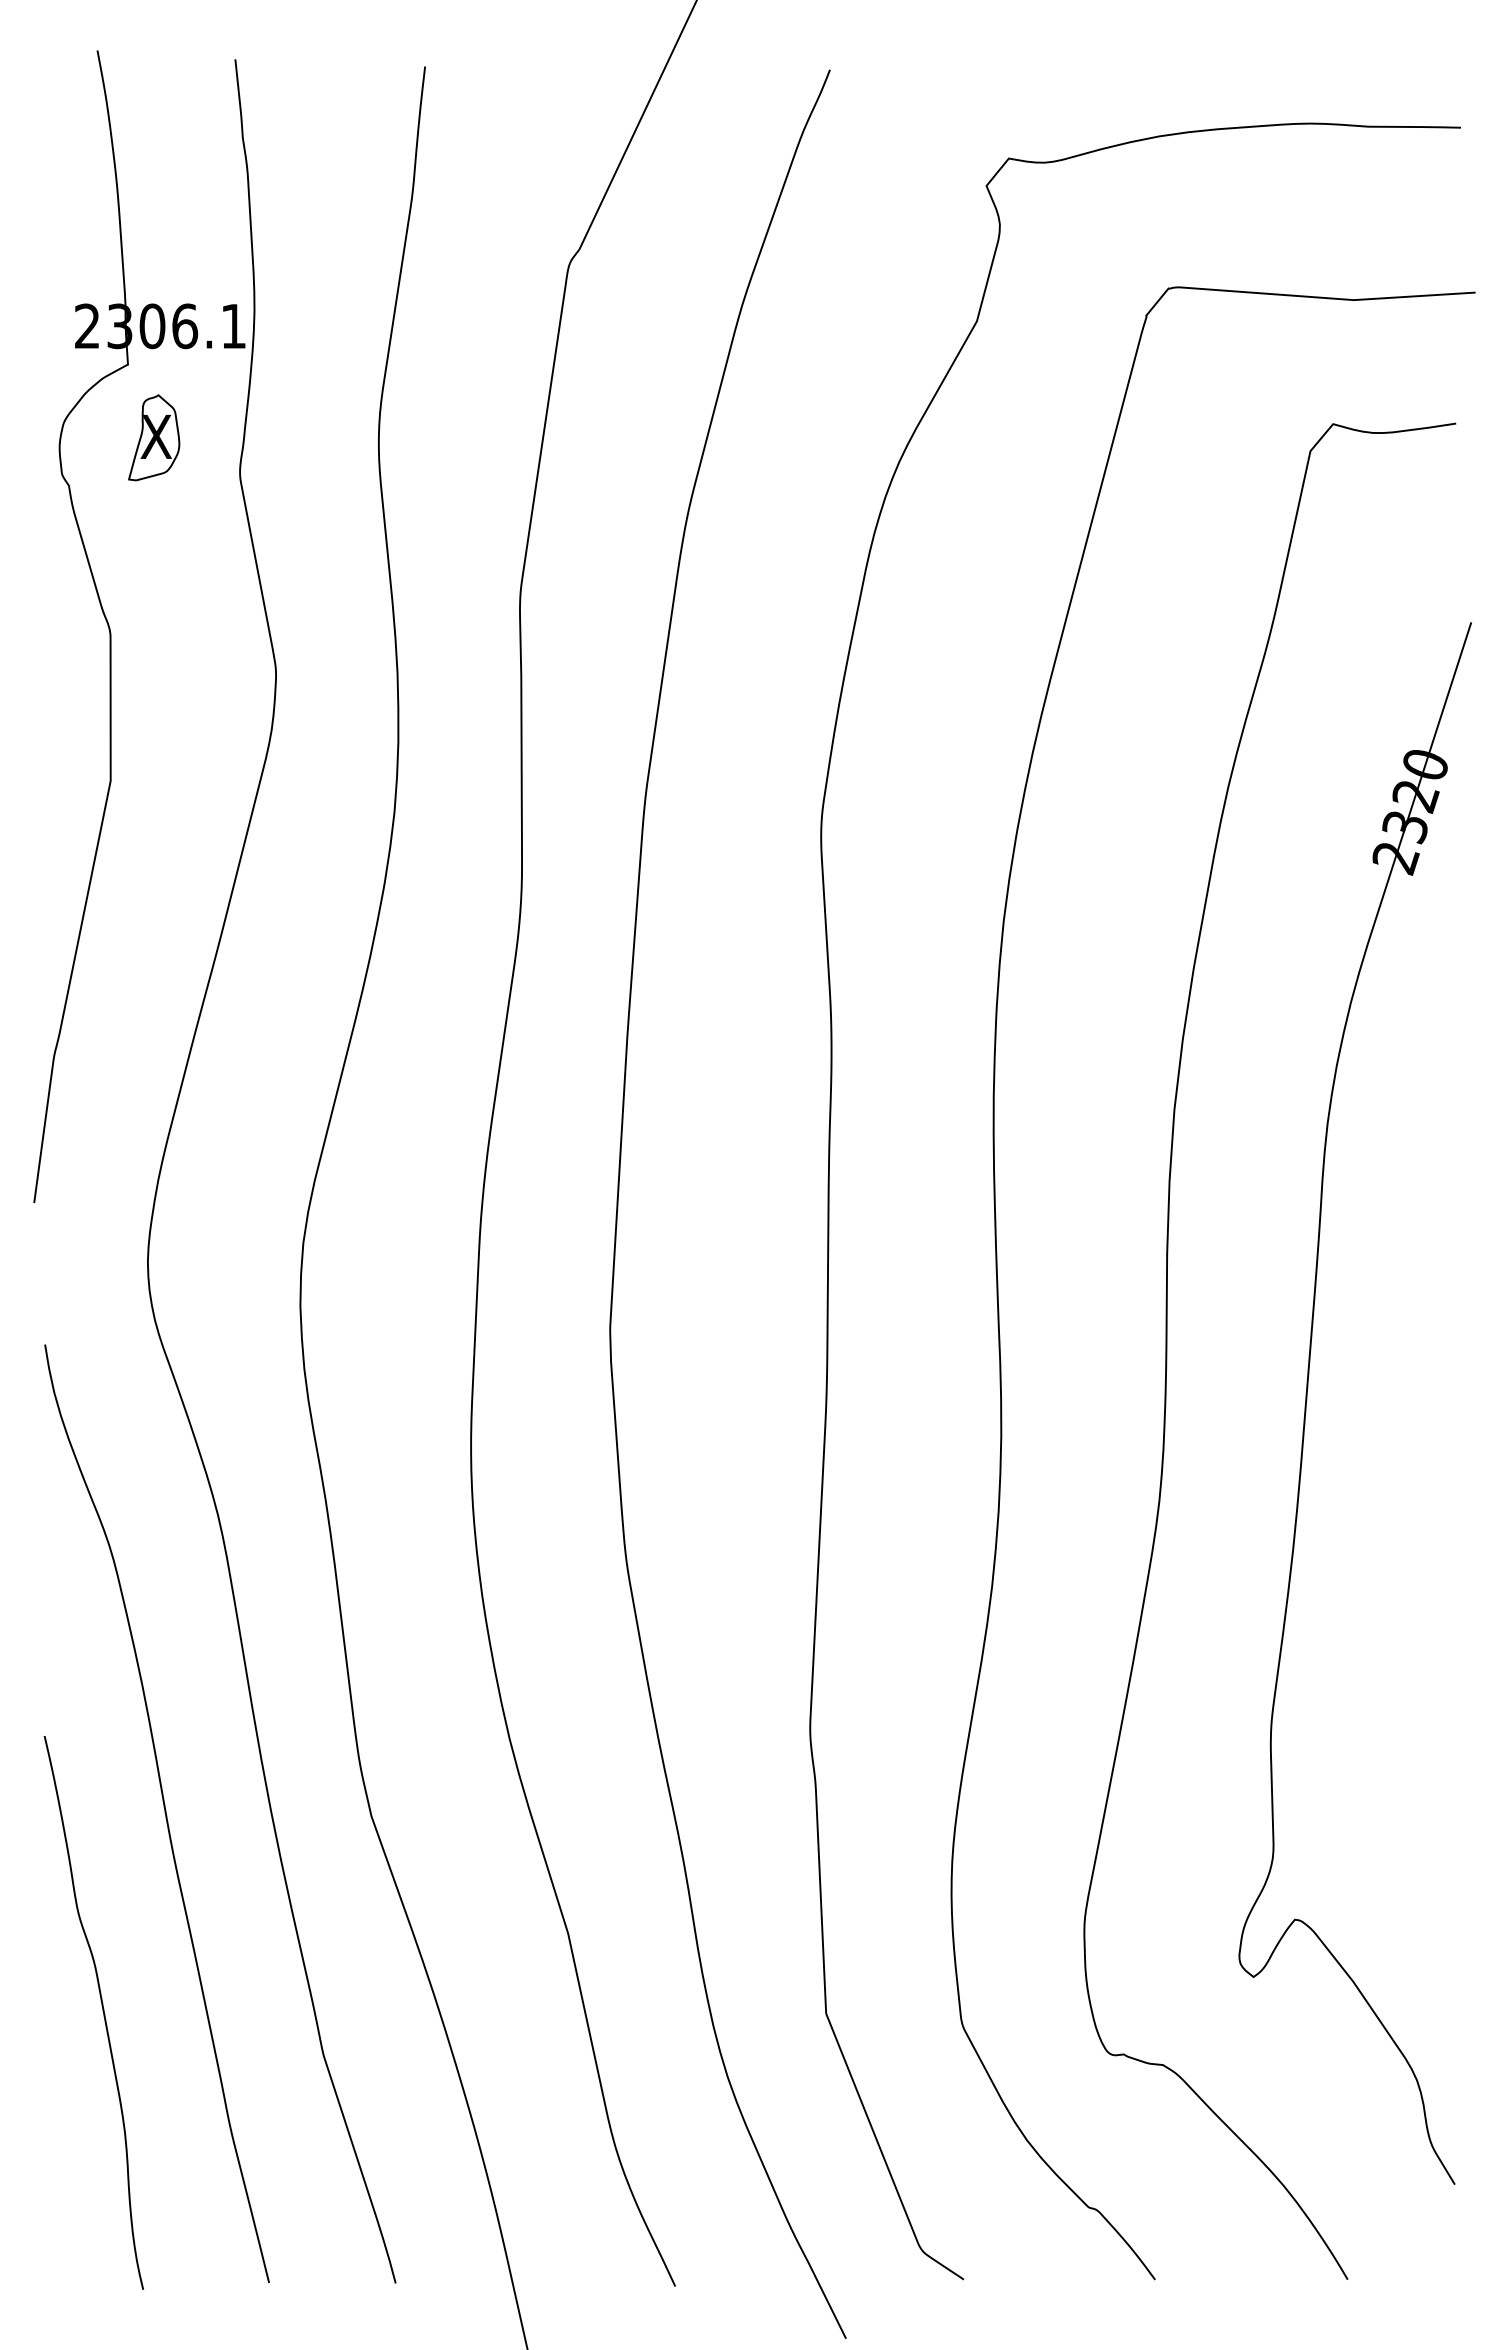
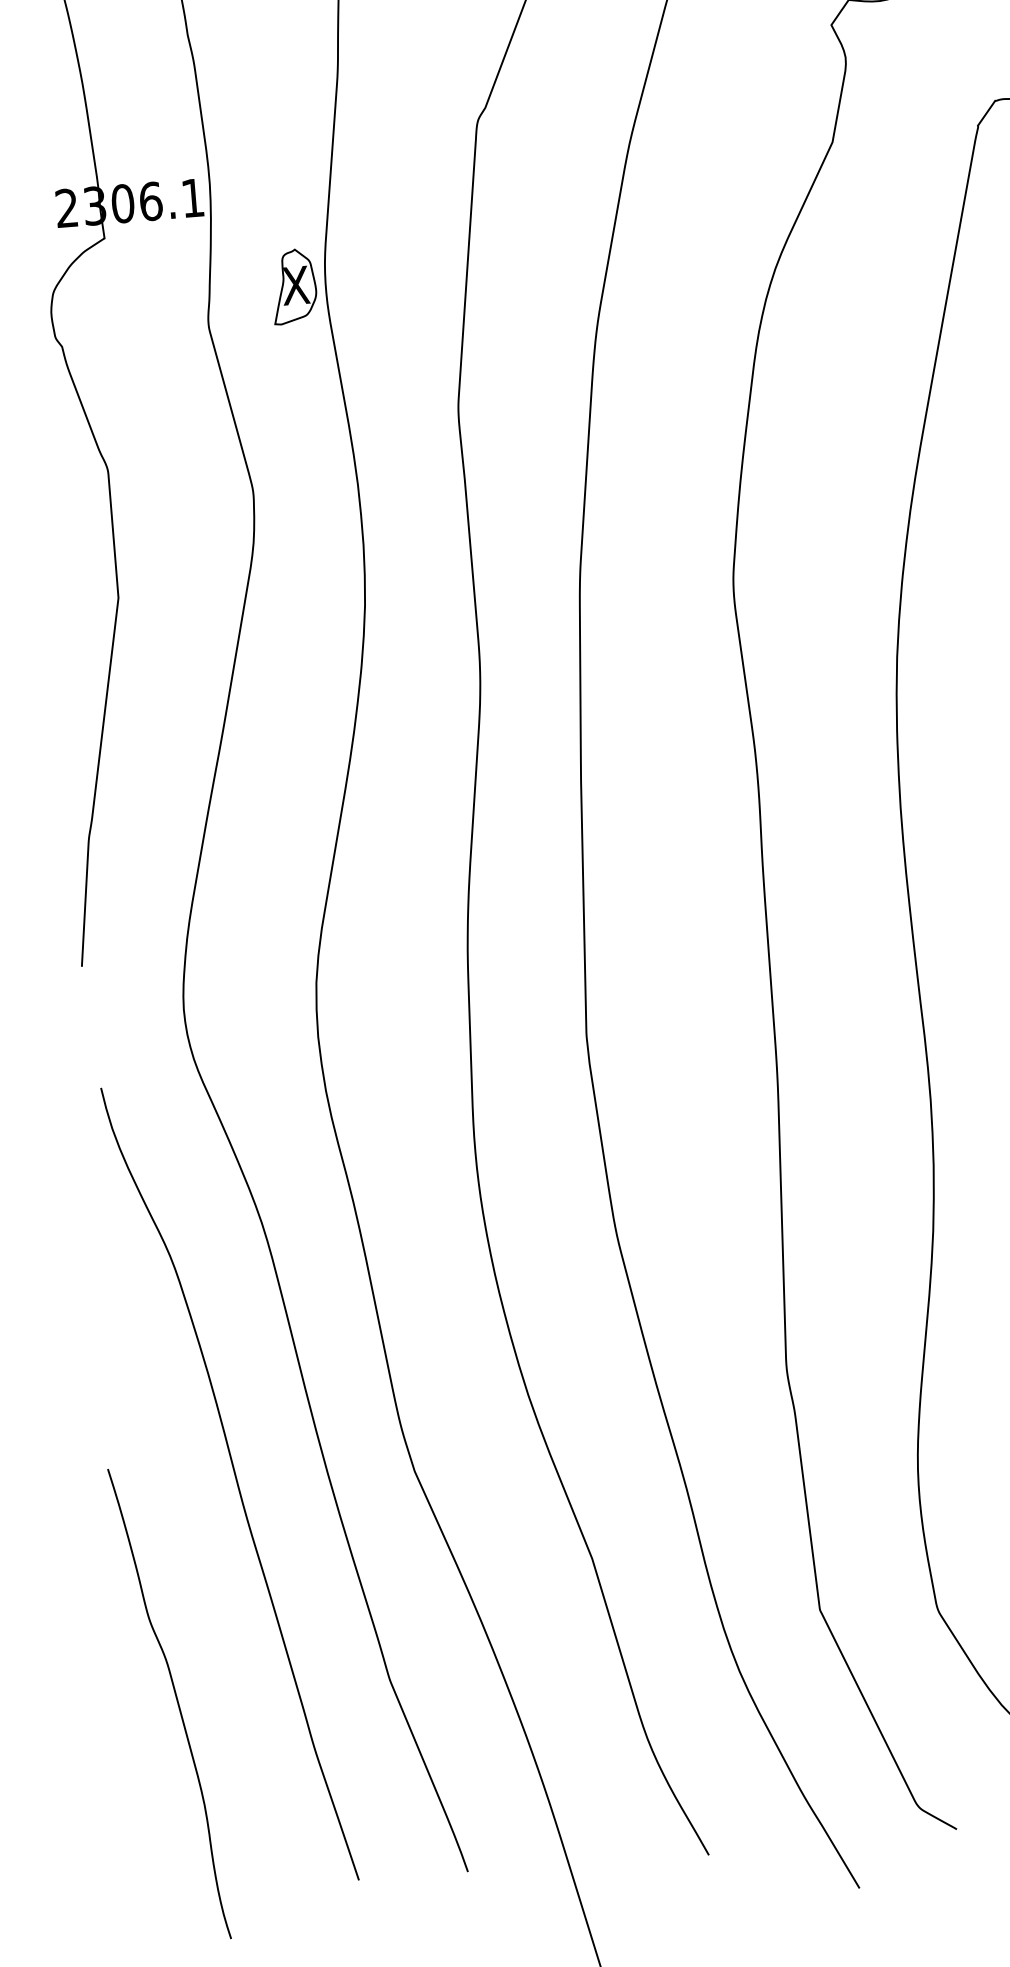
part: (154, 437) -> (294, 286), moved
curve: (102, 2011) -> (176, 1702), moved

